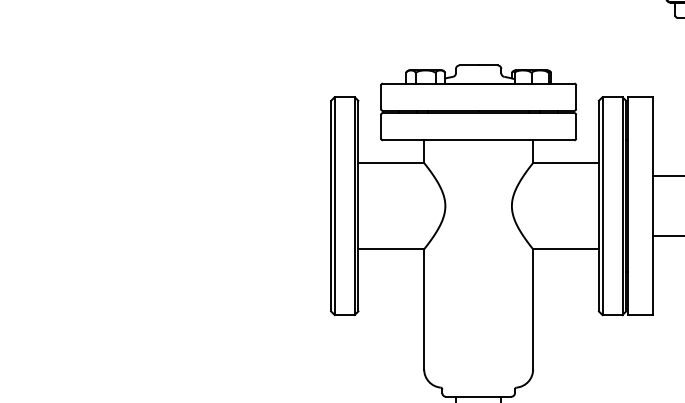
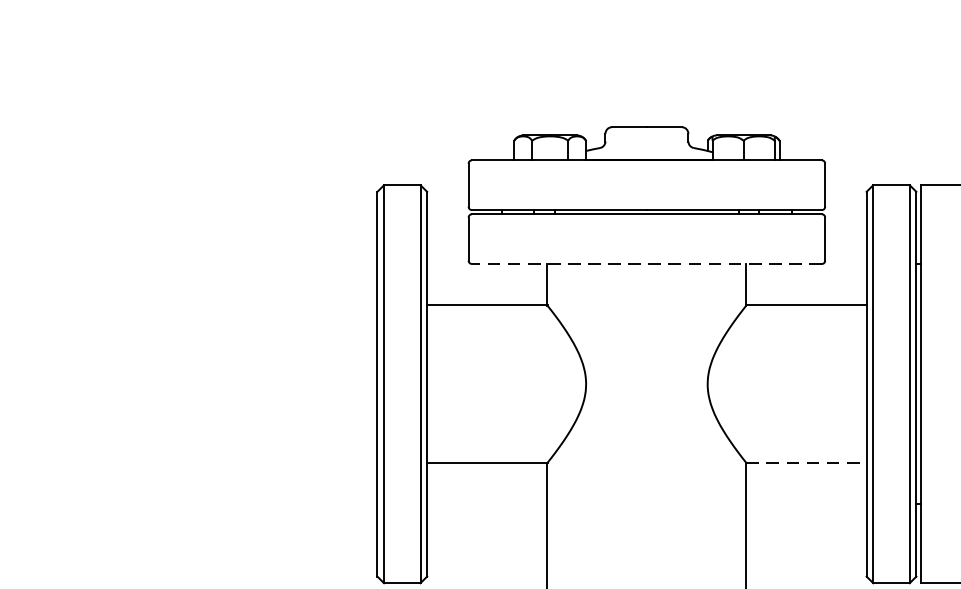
line: (478, 140) -> (646, 264), solid -> dashed
line: (565, 249) -> (805, 463), solid -> dashed

